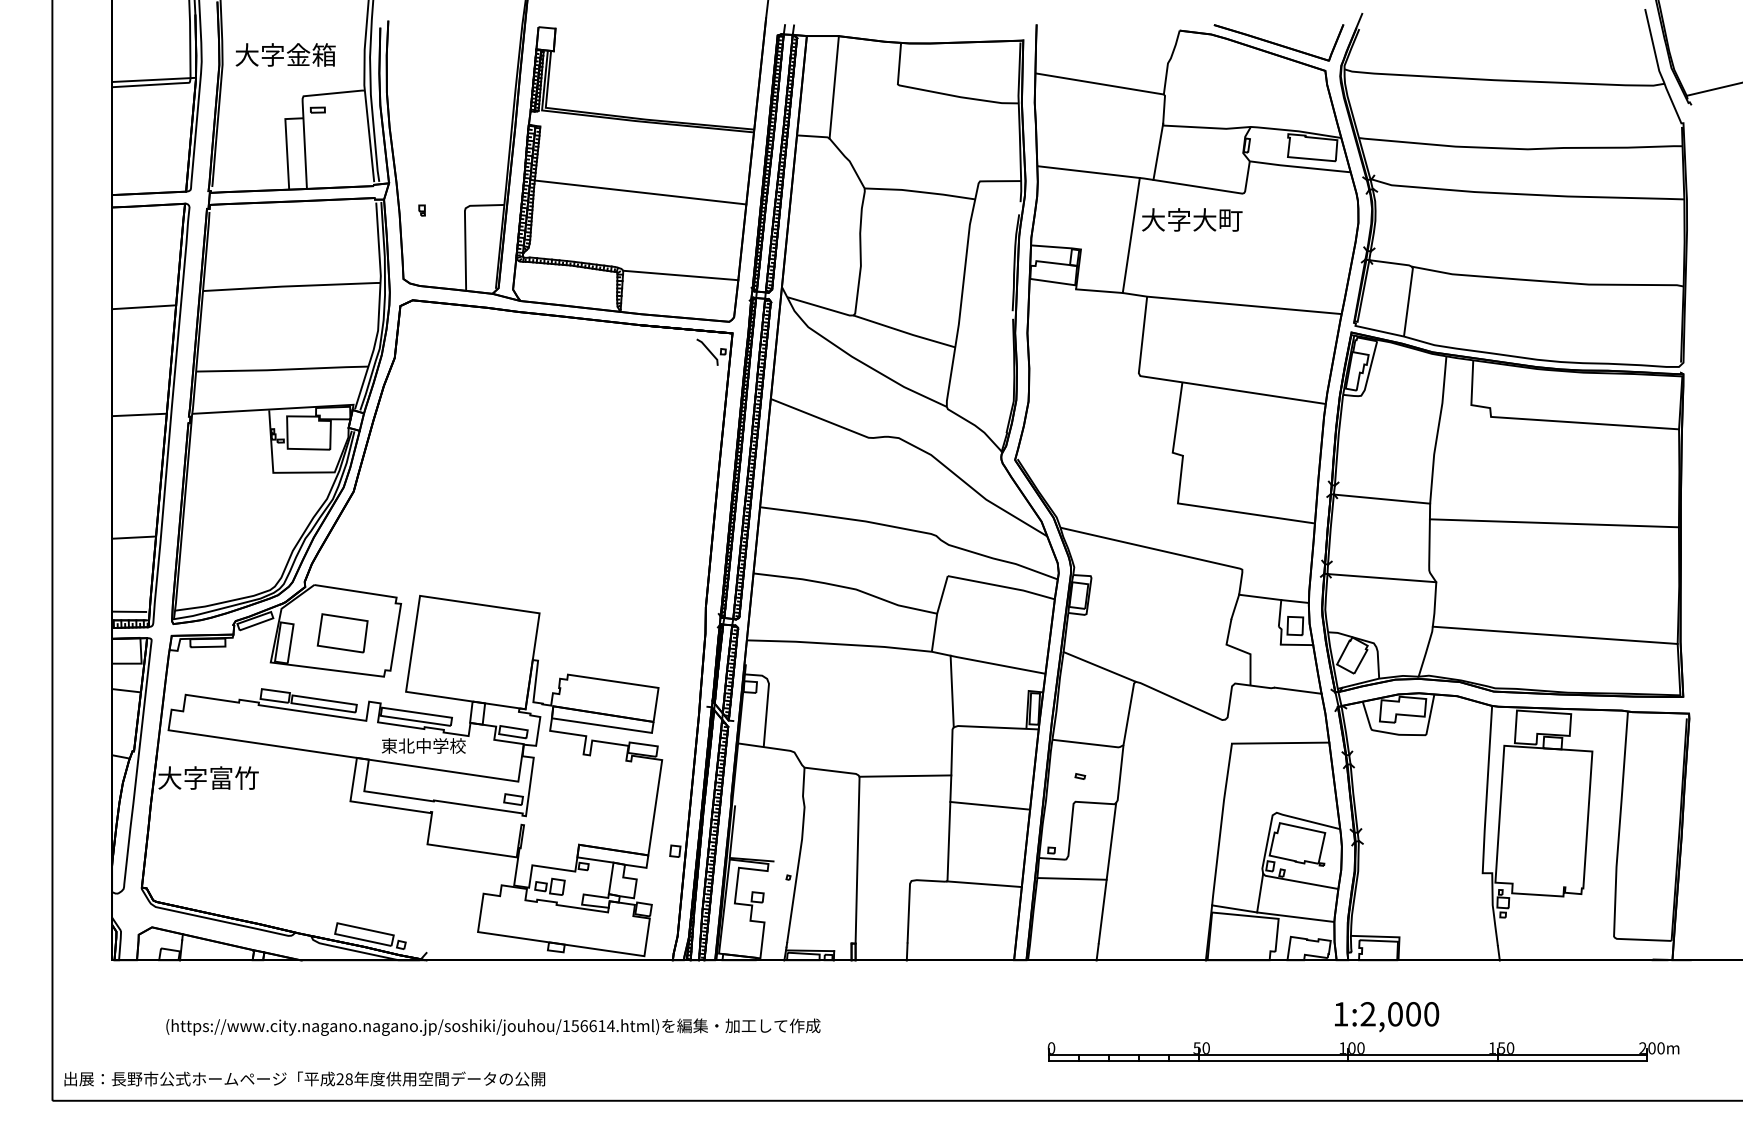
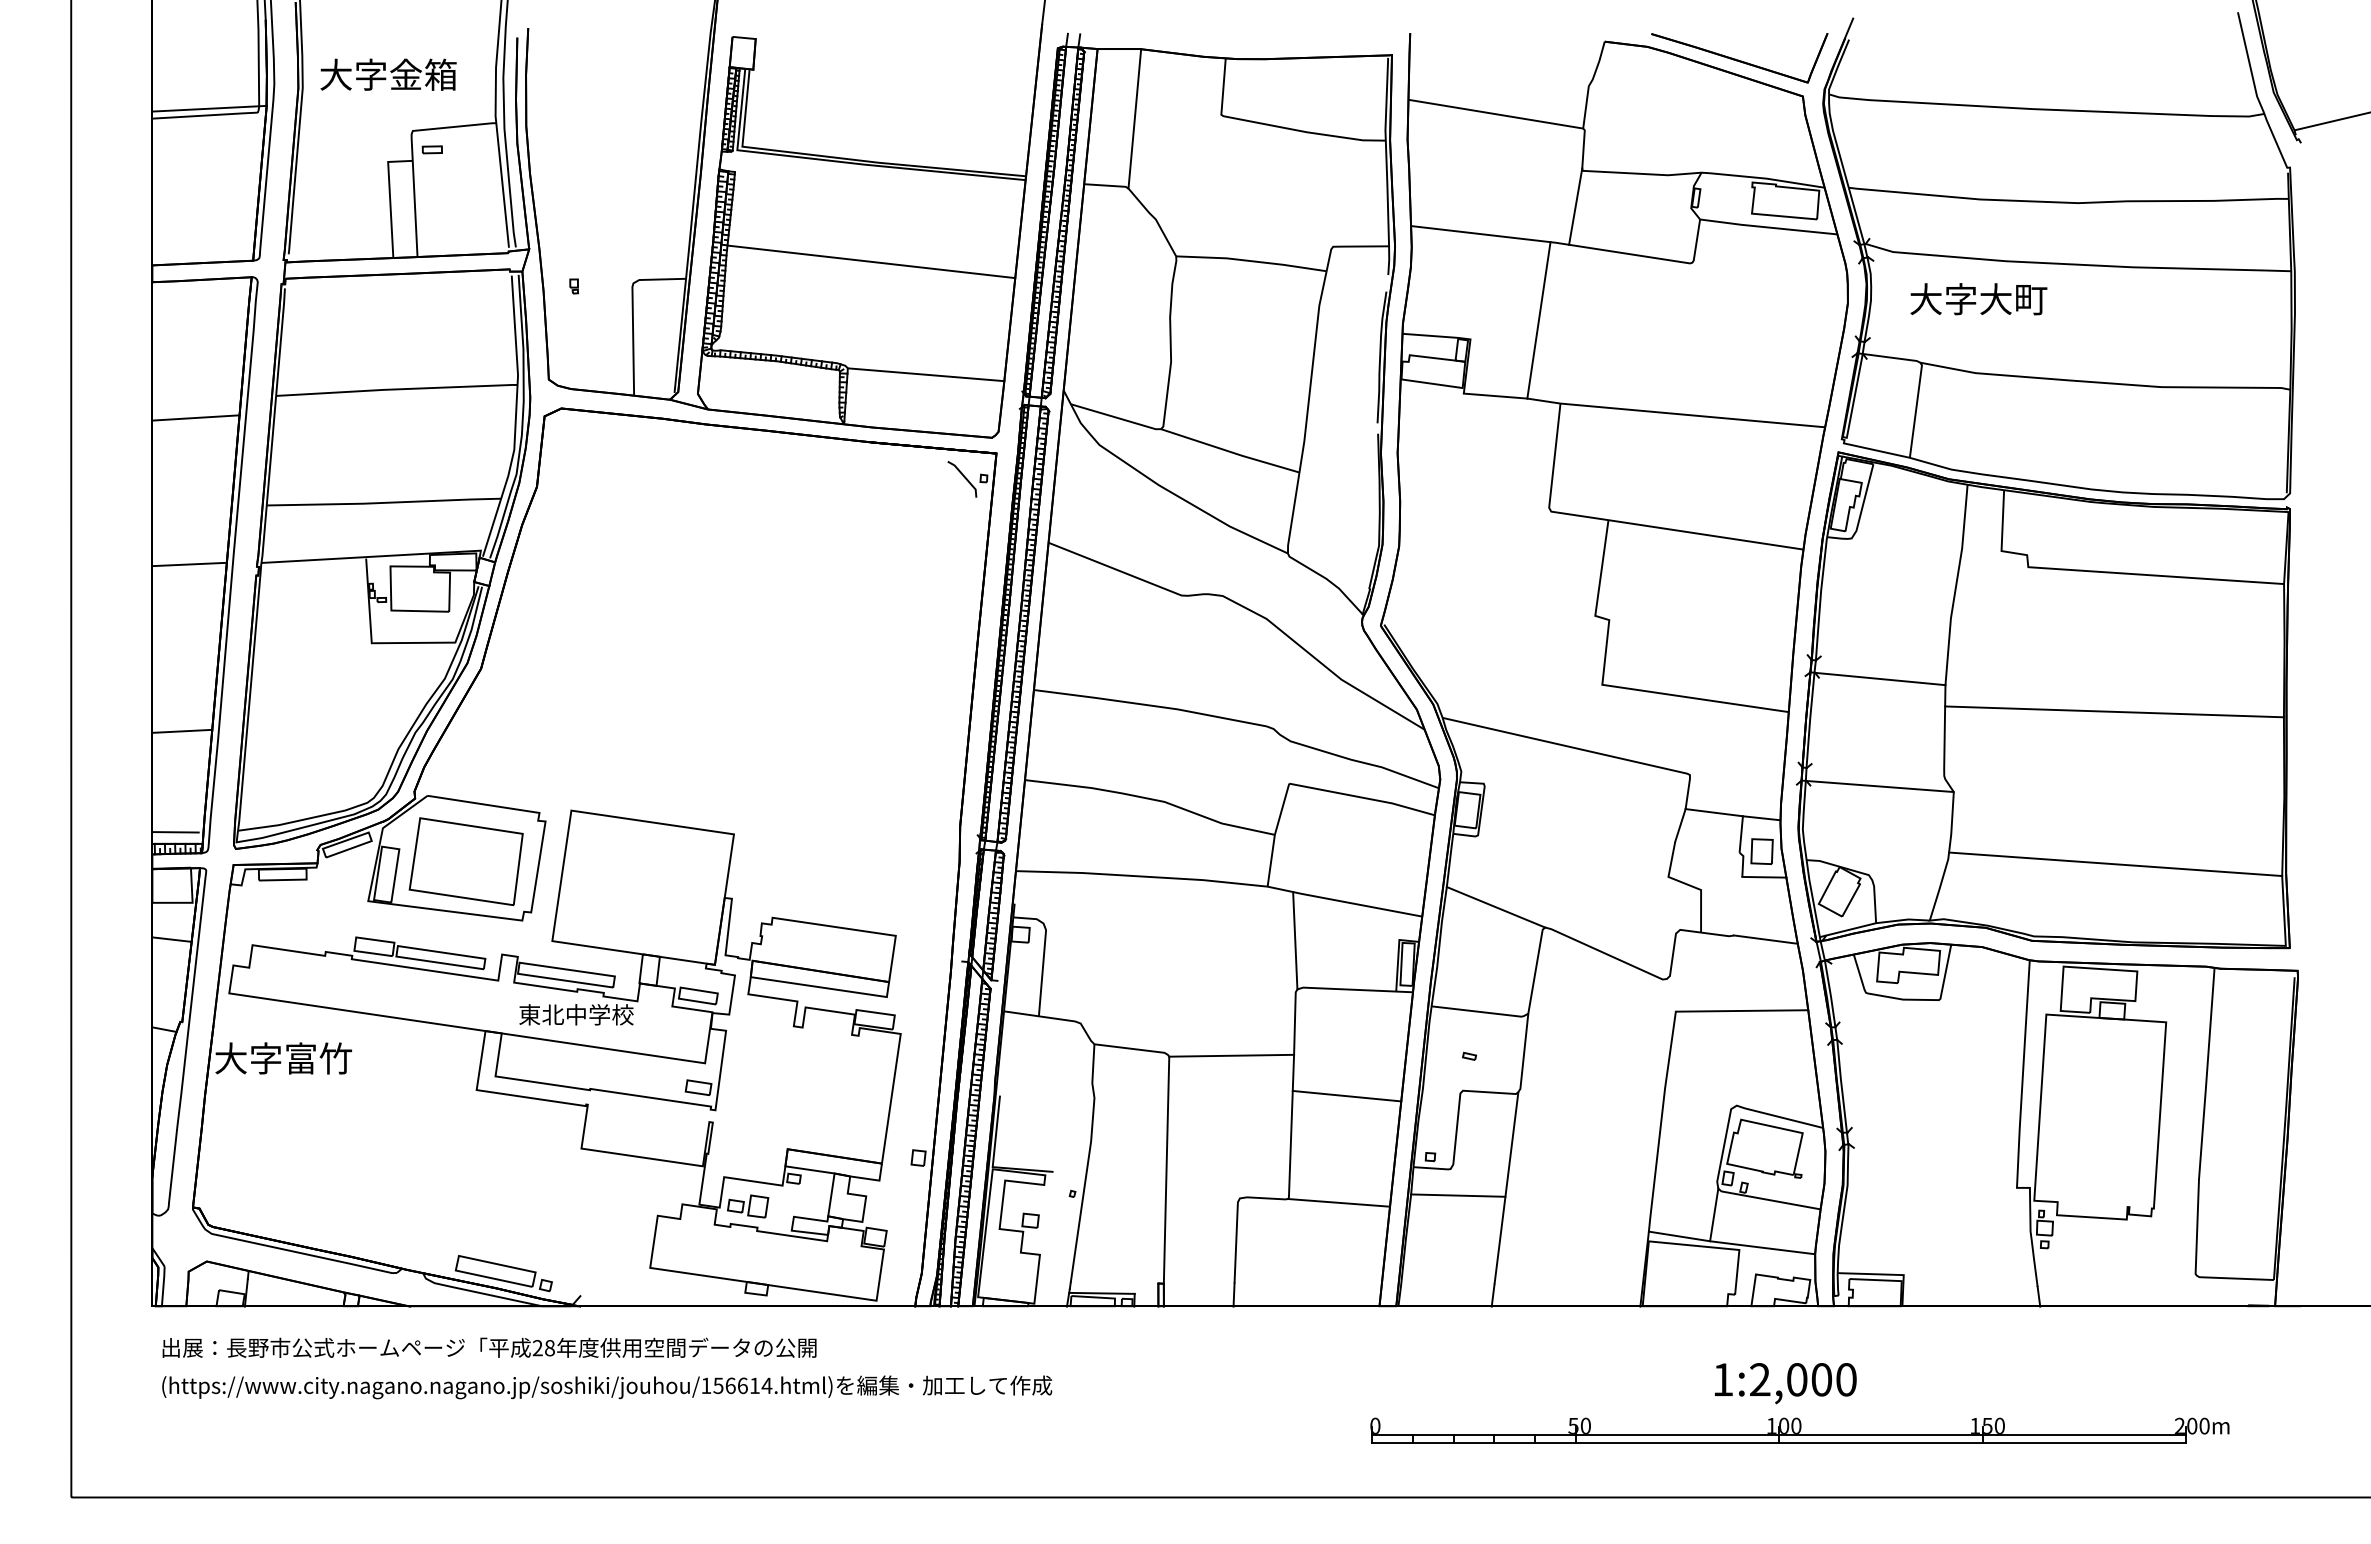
text: (1192, 220) -> (1978, 299), moved
part: (342, 633) -> (465, 861), size x1.67
text: (1386, 1017) -> (1785, 1383), moved
text: (493, 1027) -> (607, 1387), moved
part: (1363, 1051) -> (1799, 1430), moved
text: (304, 1078) -> (489, 1347), moved

